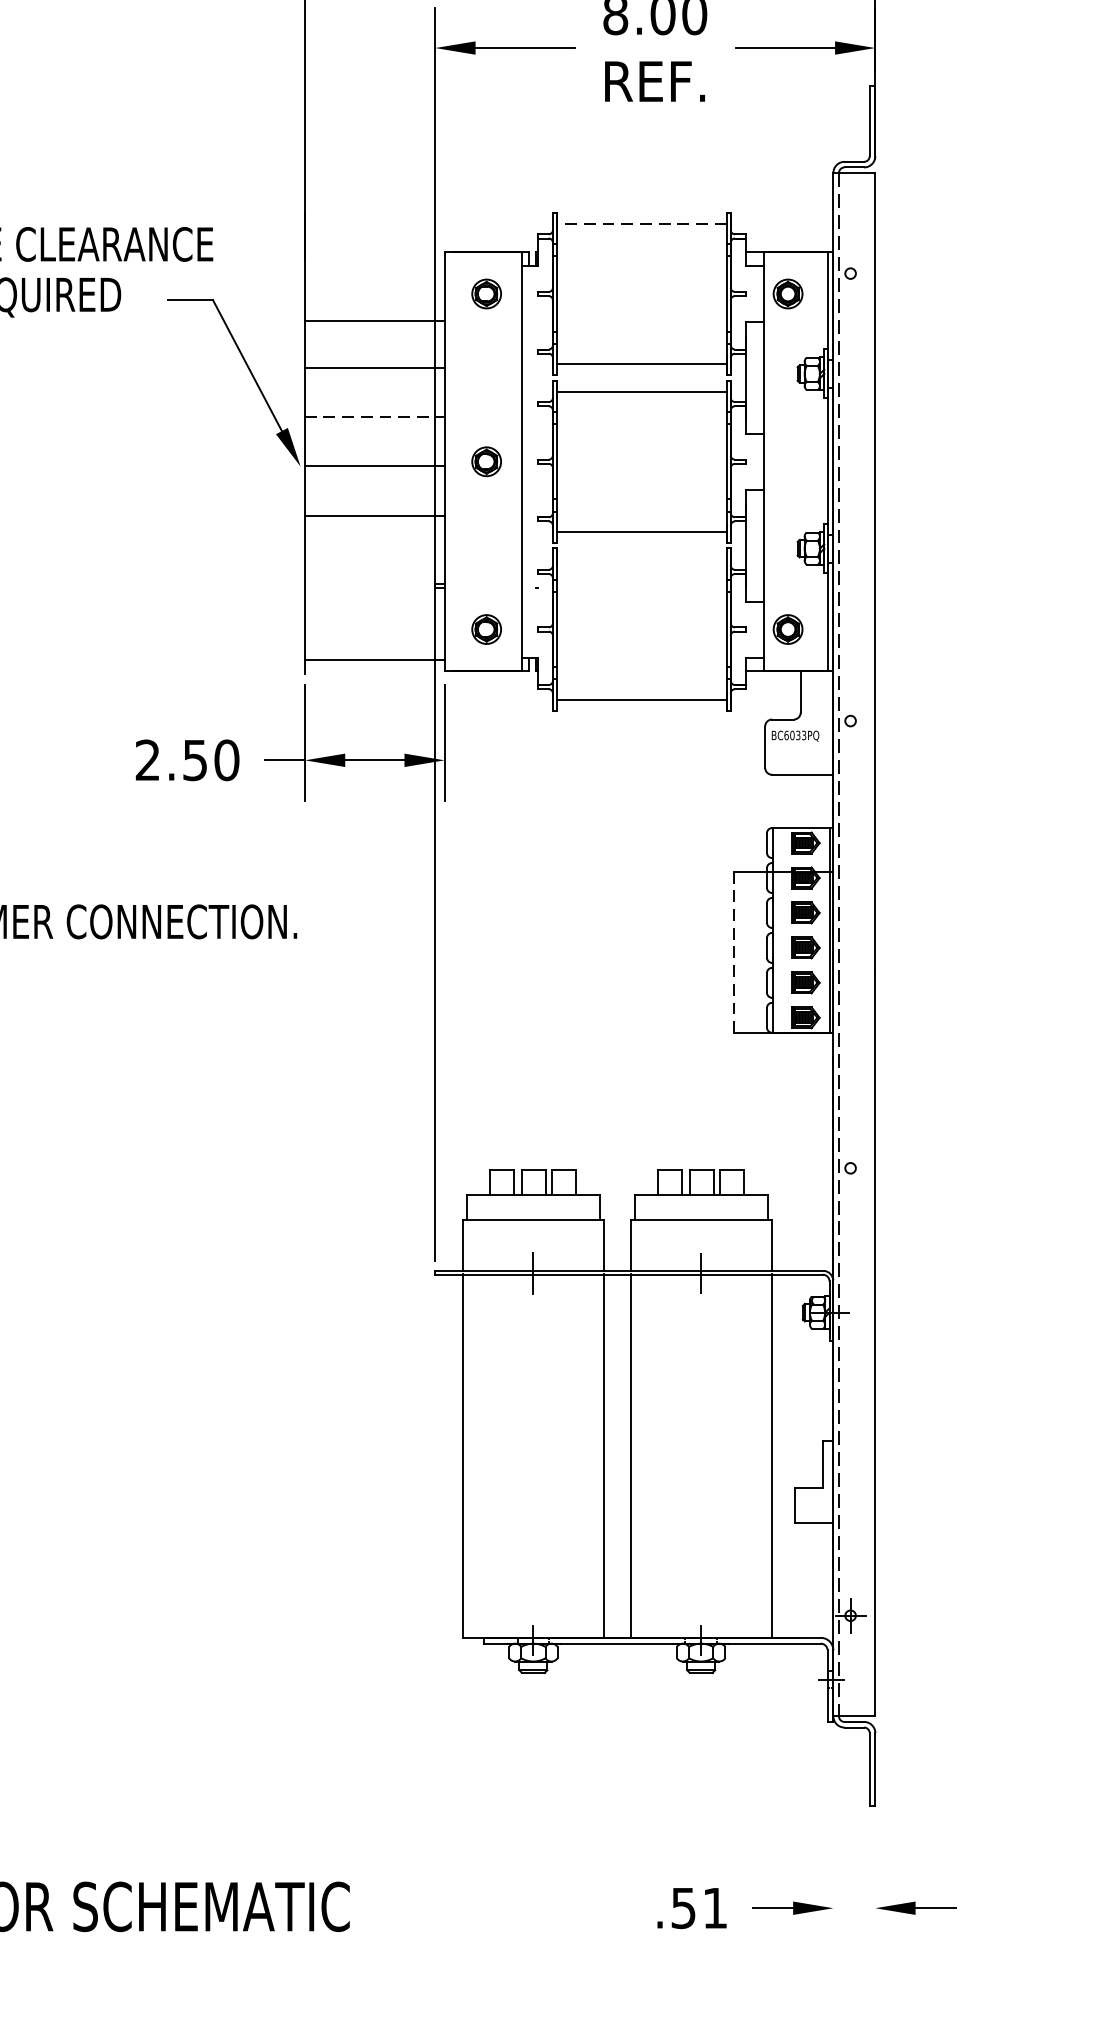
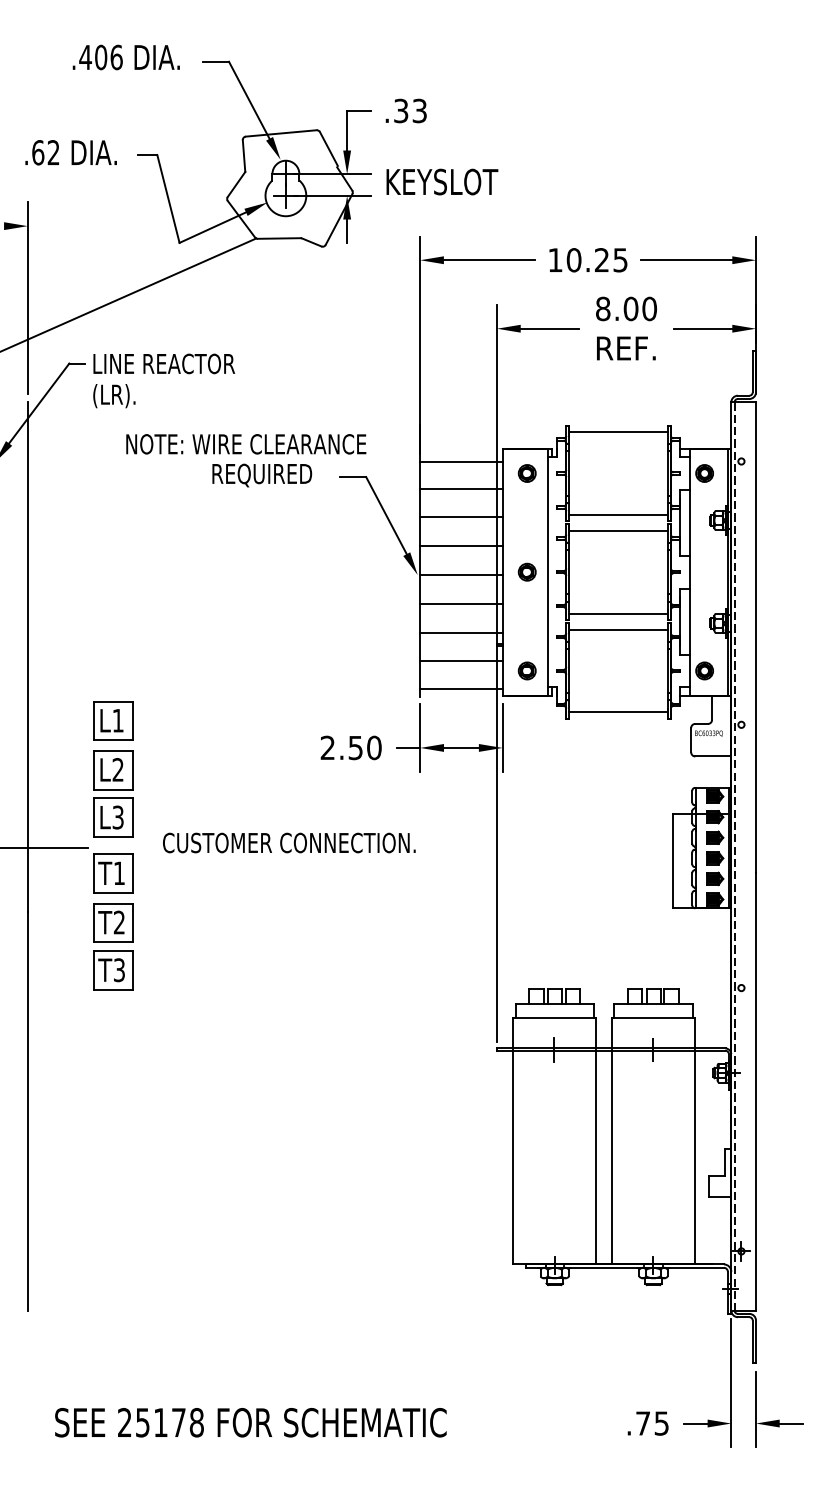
line: (641, 224) -> (618, 432), dashed -> solid
line: (374, 273) -> (461, 461), added
line: (374, 418) -> (461, 546), dashed -> solid
line: (641, 559) -> (618, 629), added
line: (374, 564) -> (461, 632), added
line: (374, 613) -> (461, 661), added
line: (733, 953) -> (672, 861), dashed -> solid
line: (833, 1838) -> (731, 1382), added
line: (876, 1884) -> (756, 1409), added
text: (699, 1908) -> (652, 1423), .51 -> .75

